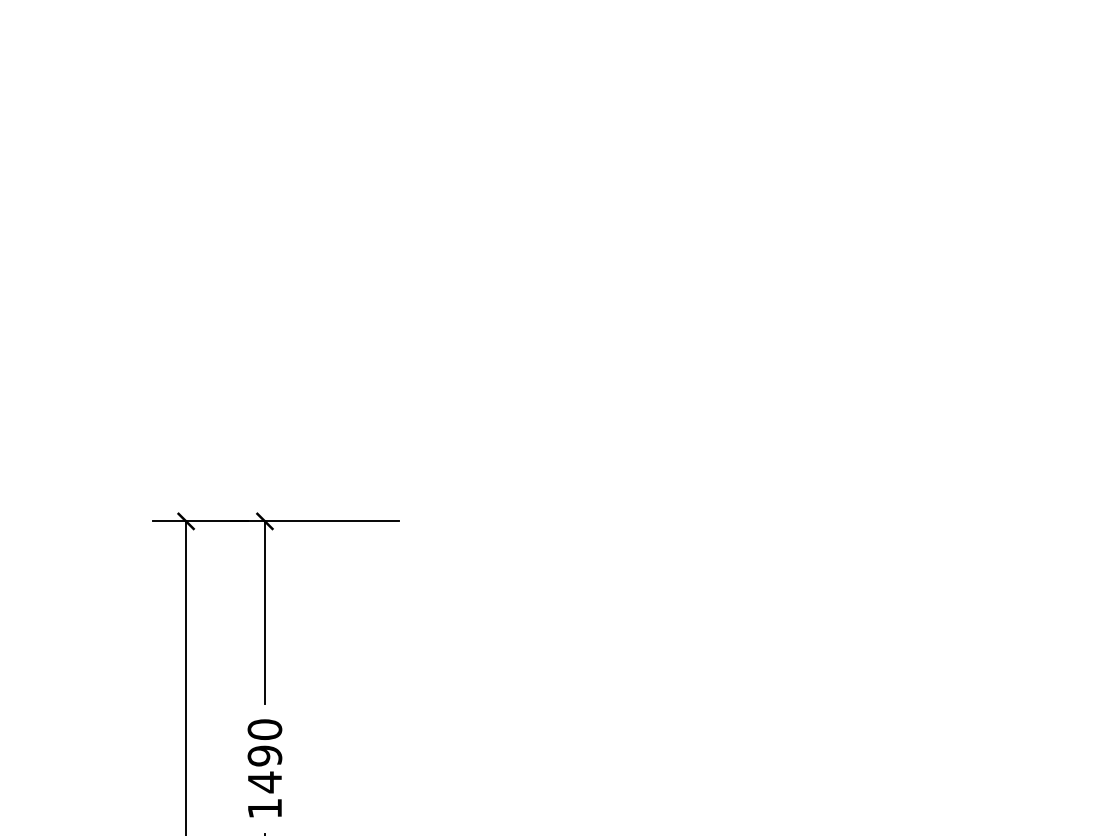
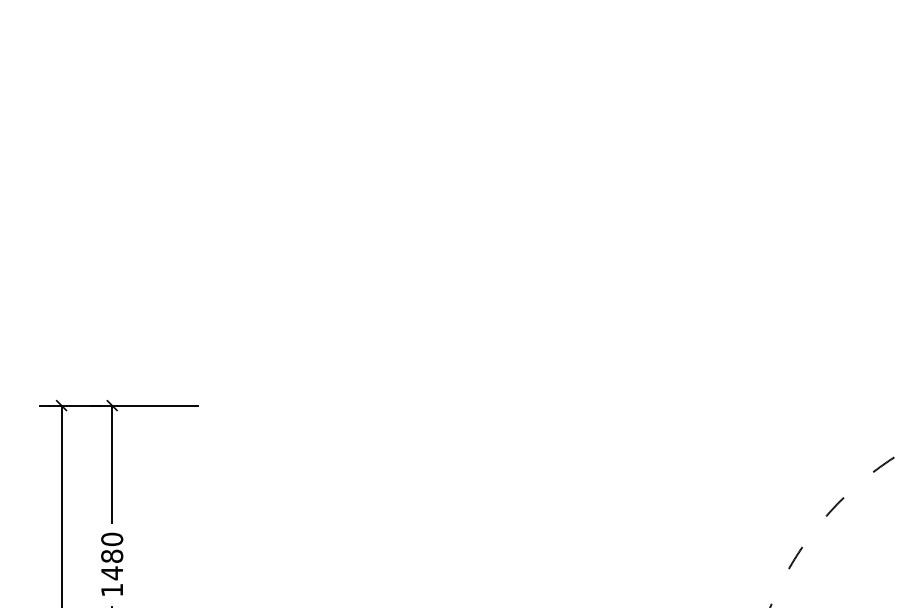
text: (265, 756) -> (112, 556), 1490 -> 1480

